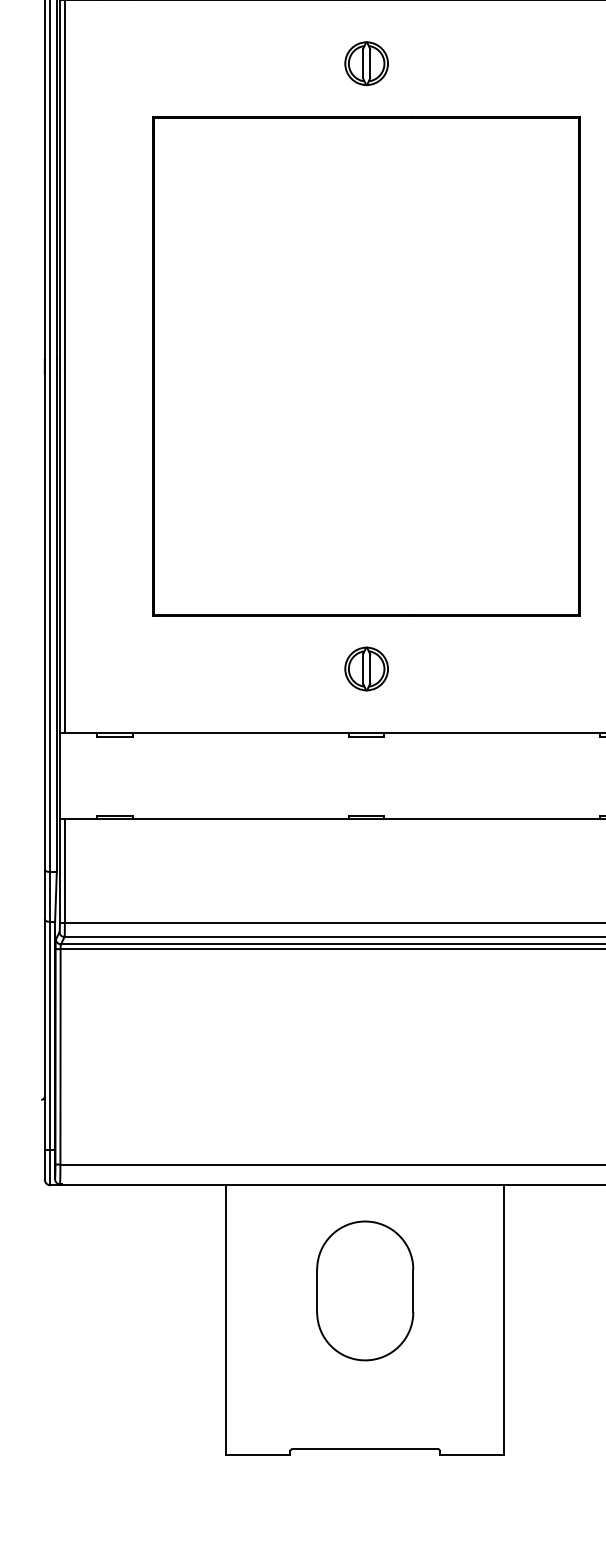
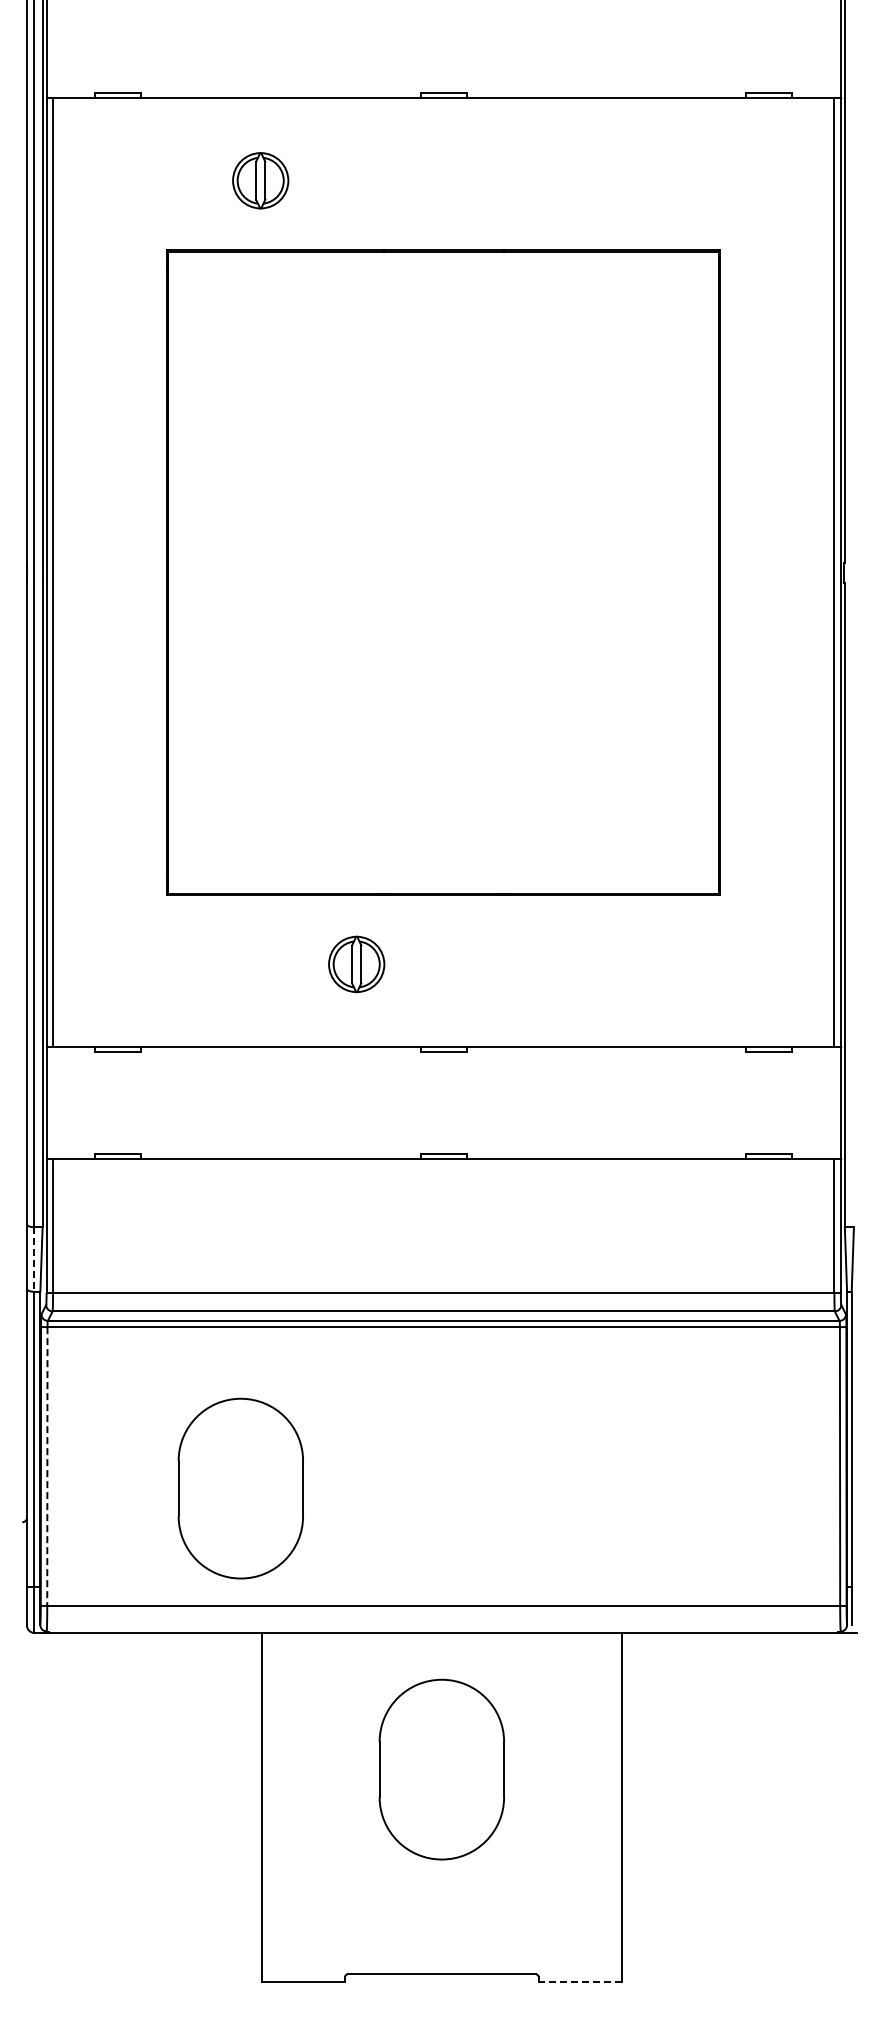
part: (366, 63) -> (260, 180), moved
part: (366, 669) -> (356, 964), moved
line: (50, 897) -> (34, 1260), solid -> dashed
line: (60, 1057) -> (47, 1467), solid -> dashed
part: (209, 1073) -> (240, 1488), added
line: (471, 1454) -> (579, 1981), solid -> dashed

